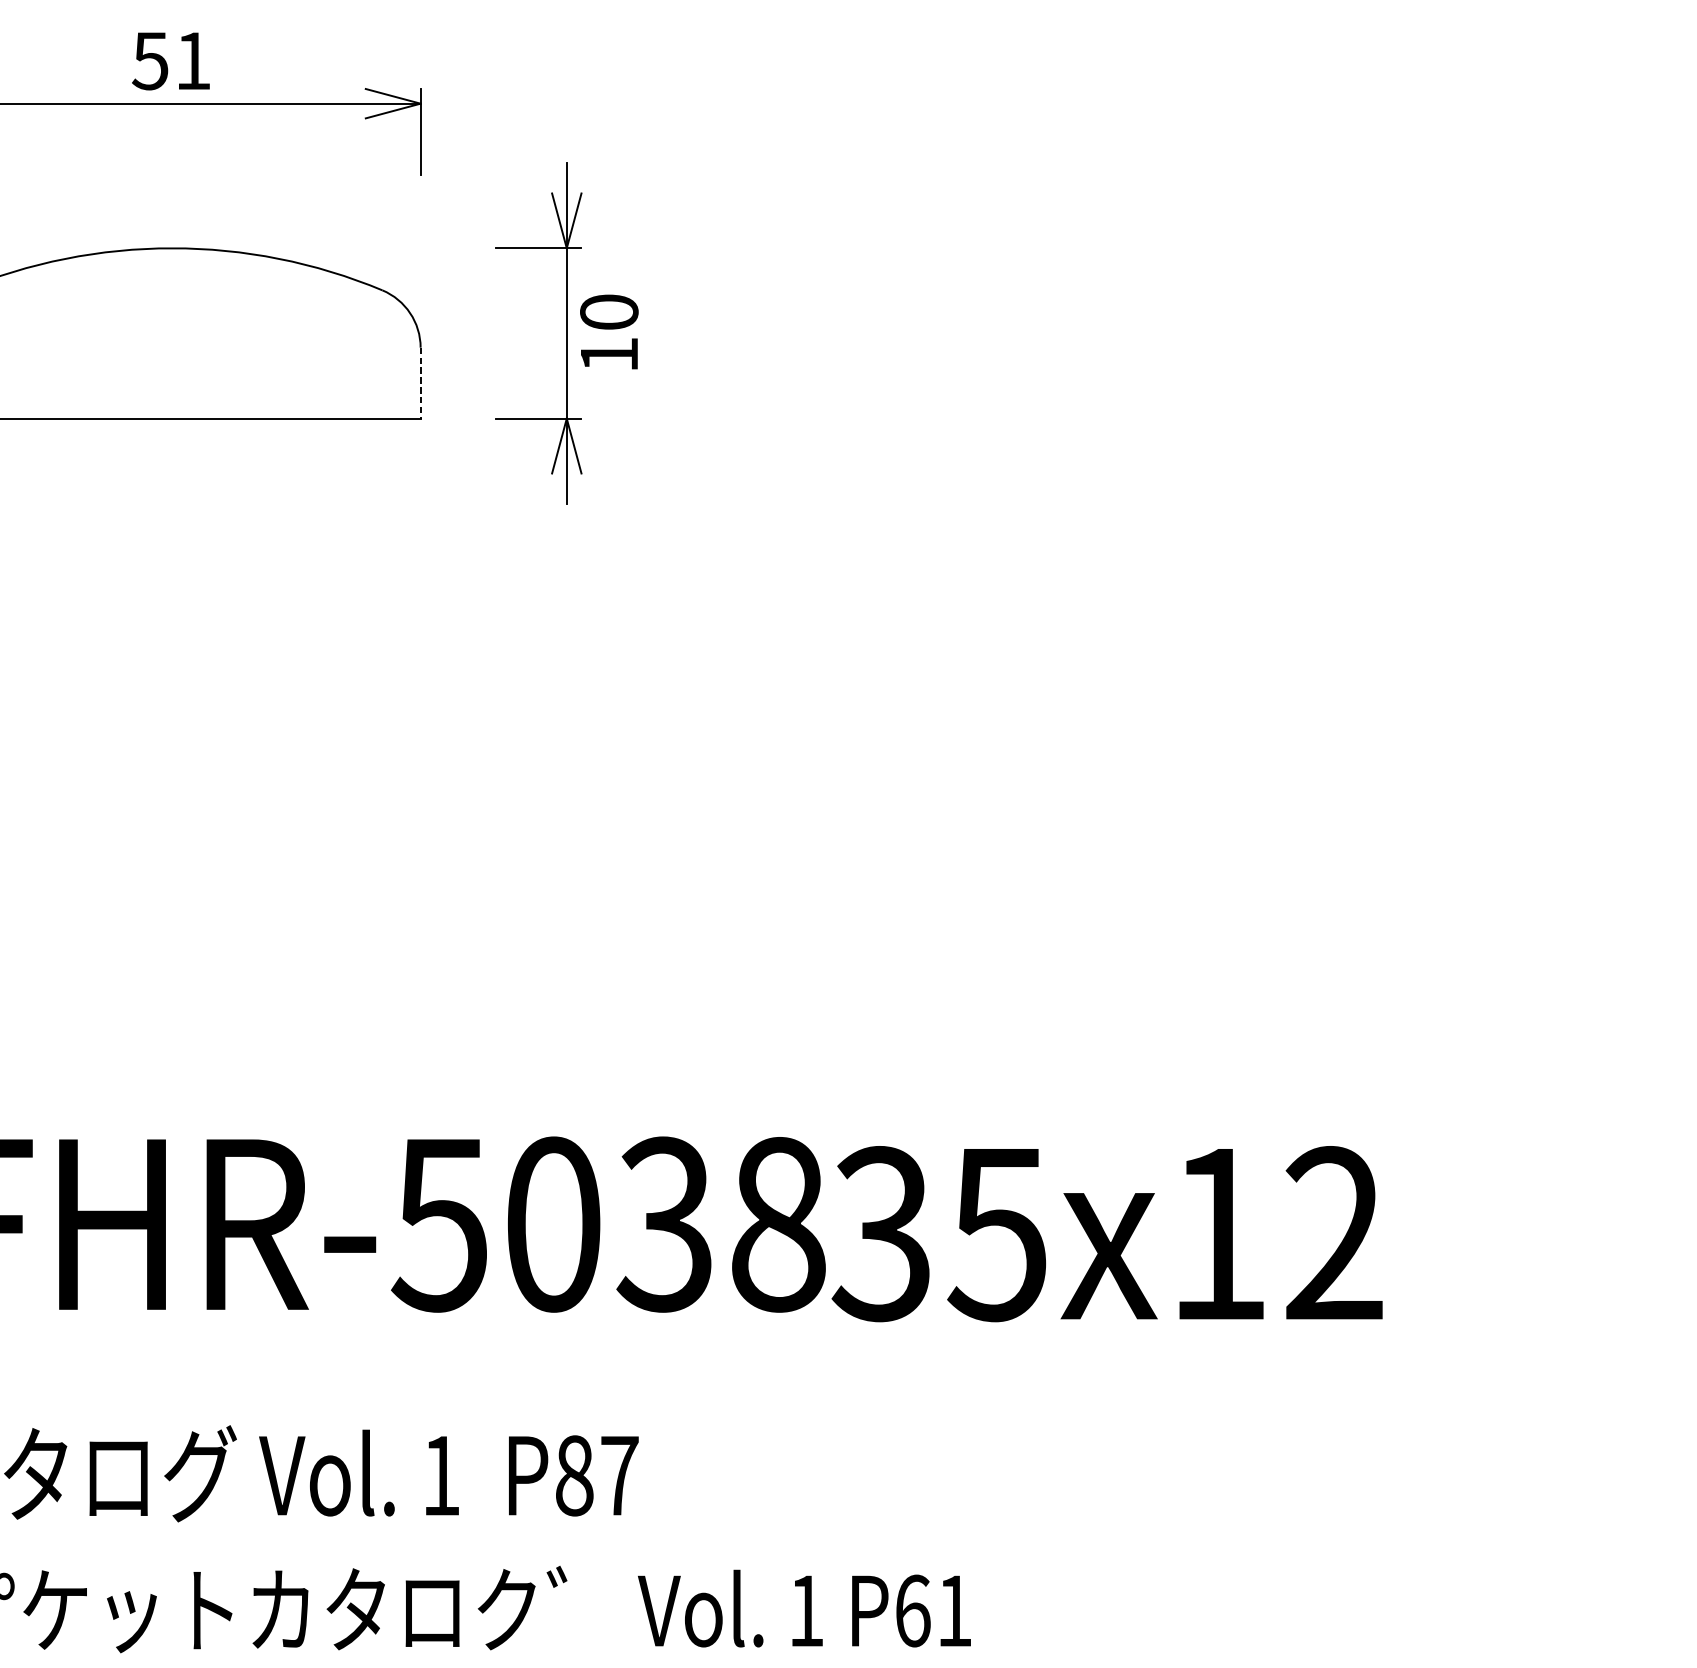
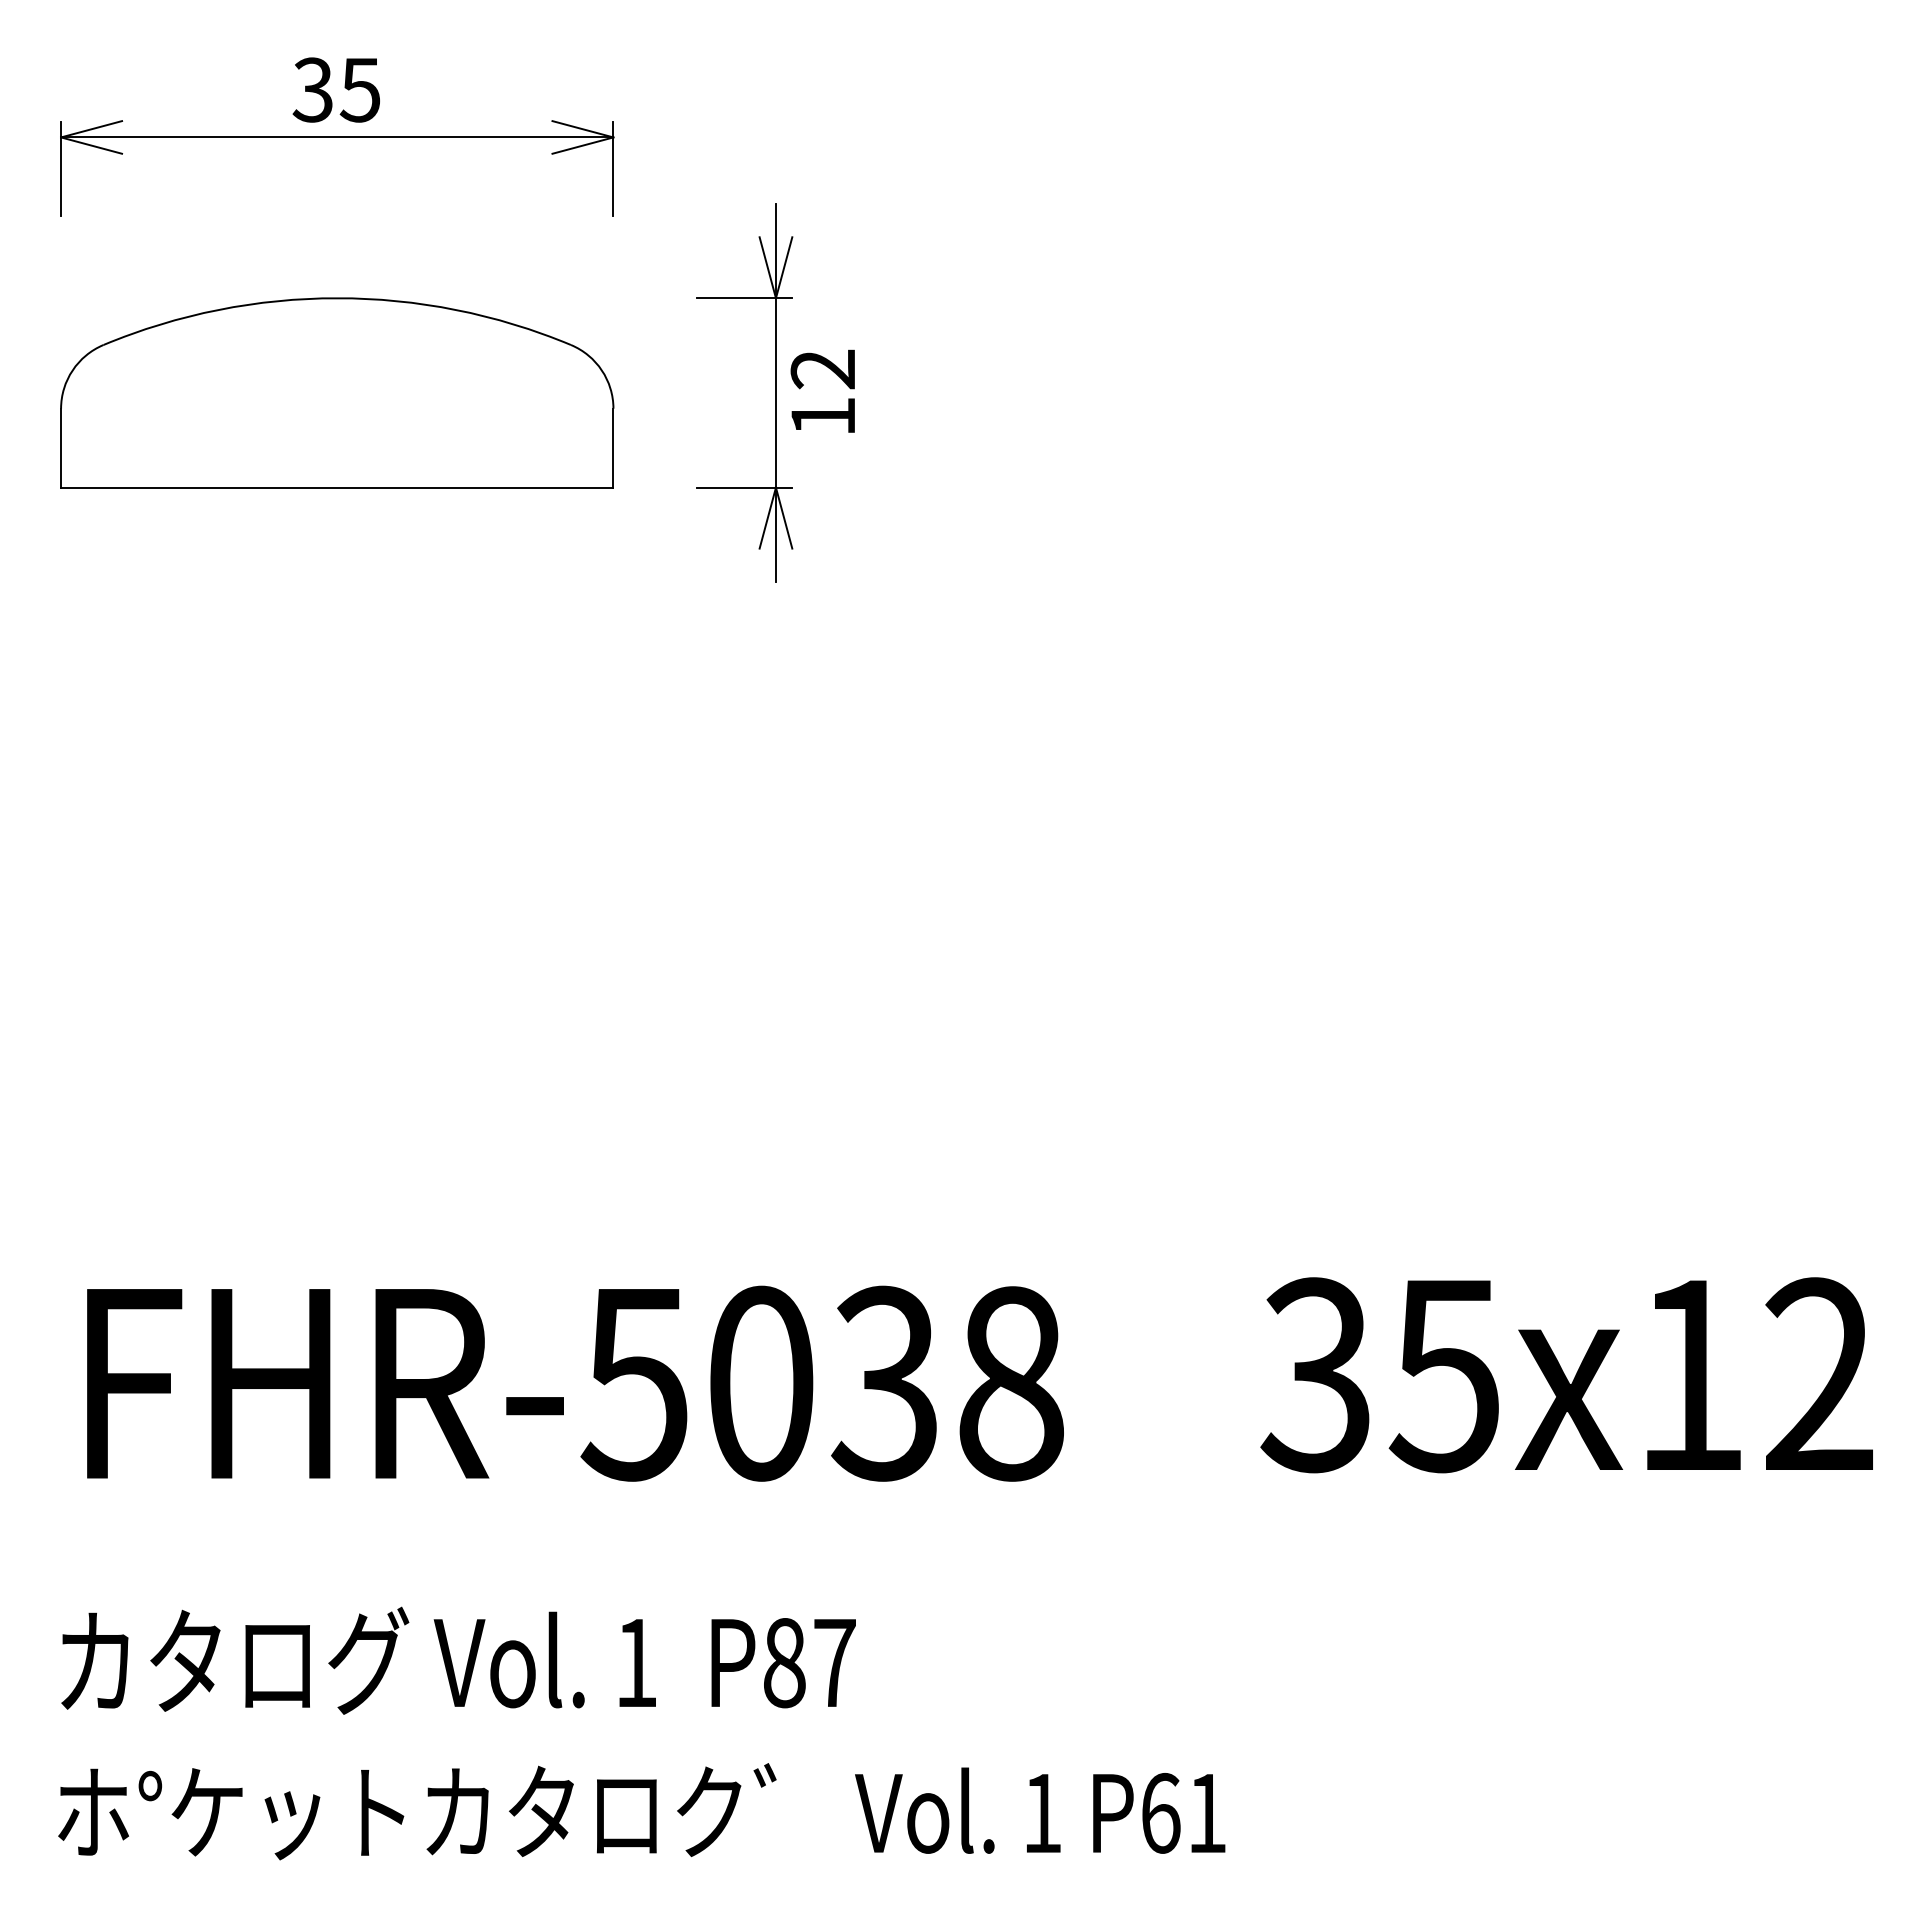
text: (170, 60) -> (335, 89), 51 -> 35
text: (608, 312) -> (822, 369), 10 -> 12
line: (420, 383) -> (613, 448), dashed -> solid
text: (1106, 1234) -> (1566, 1375), moved

